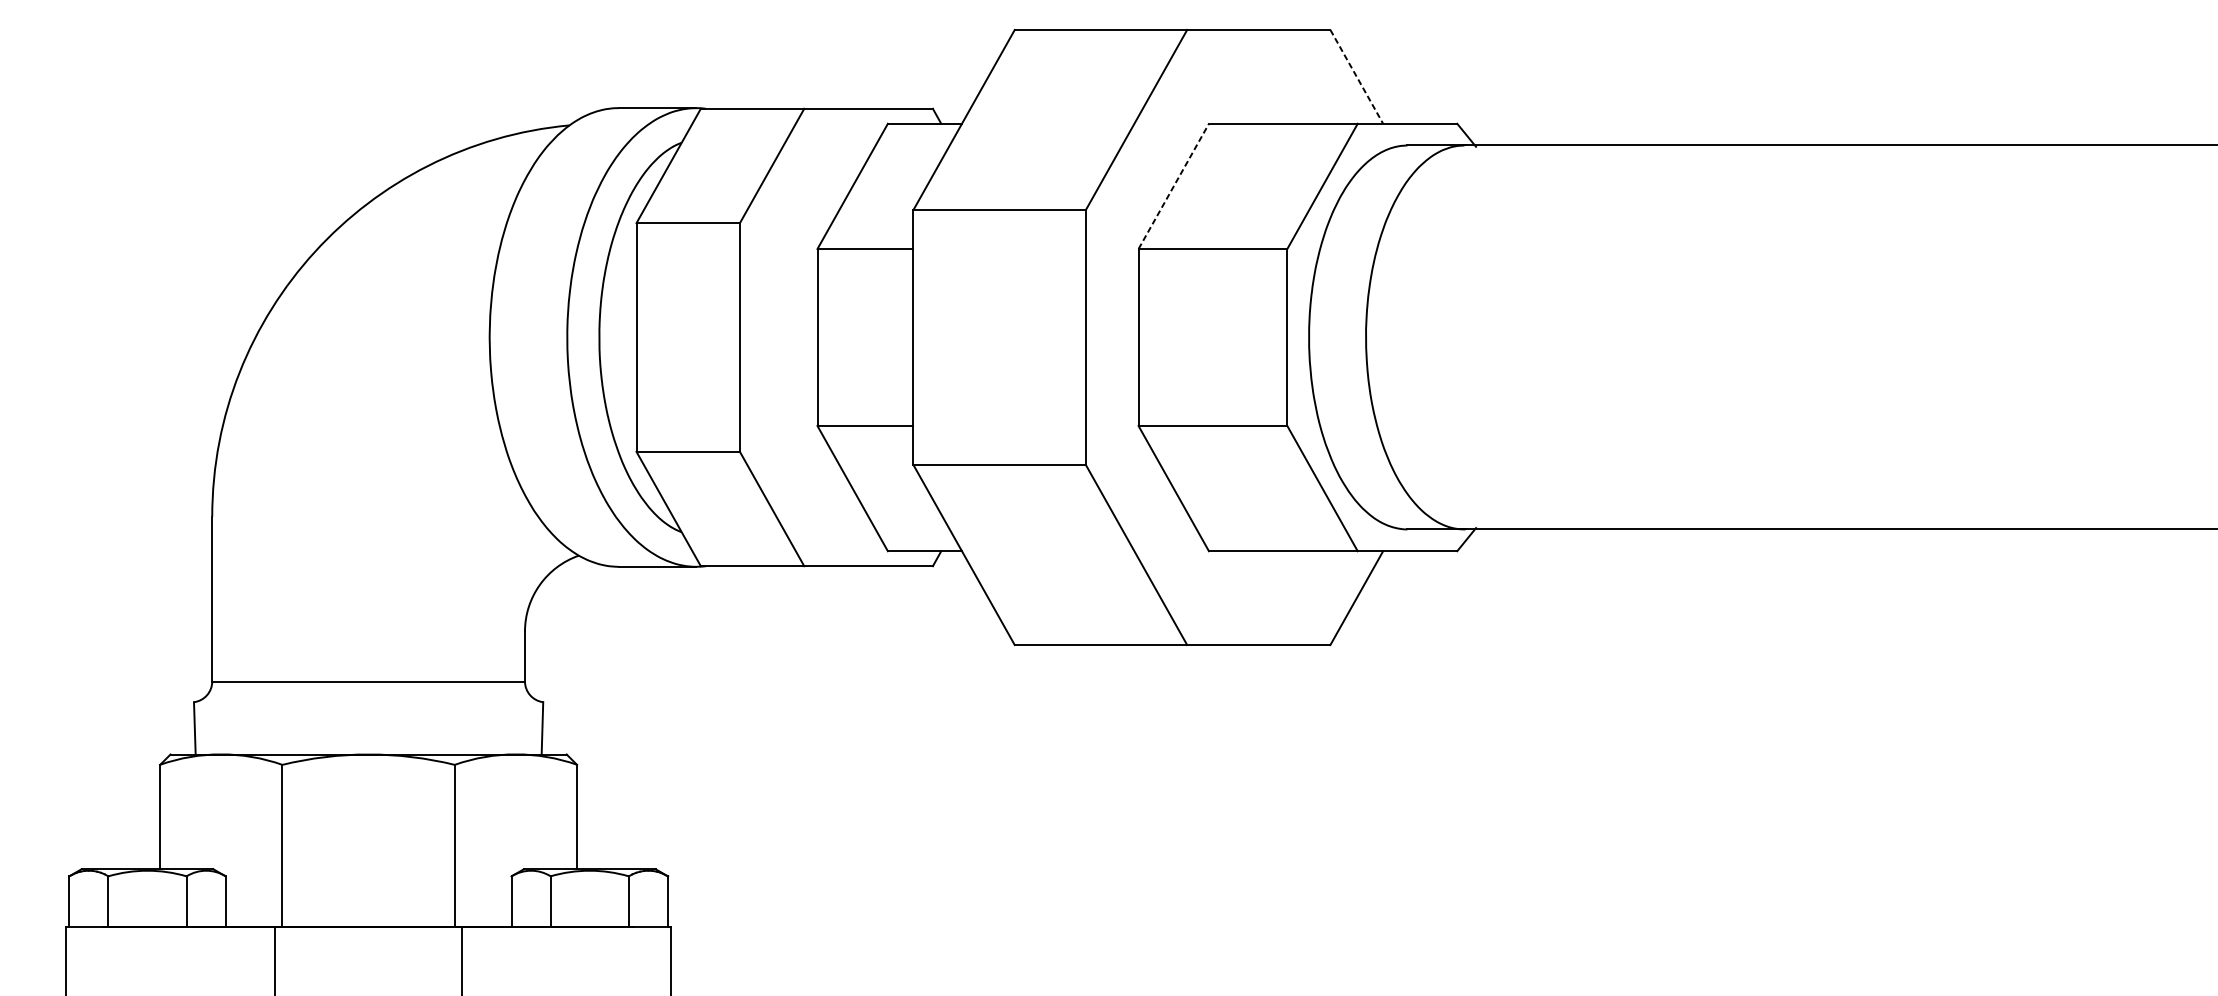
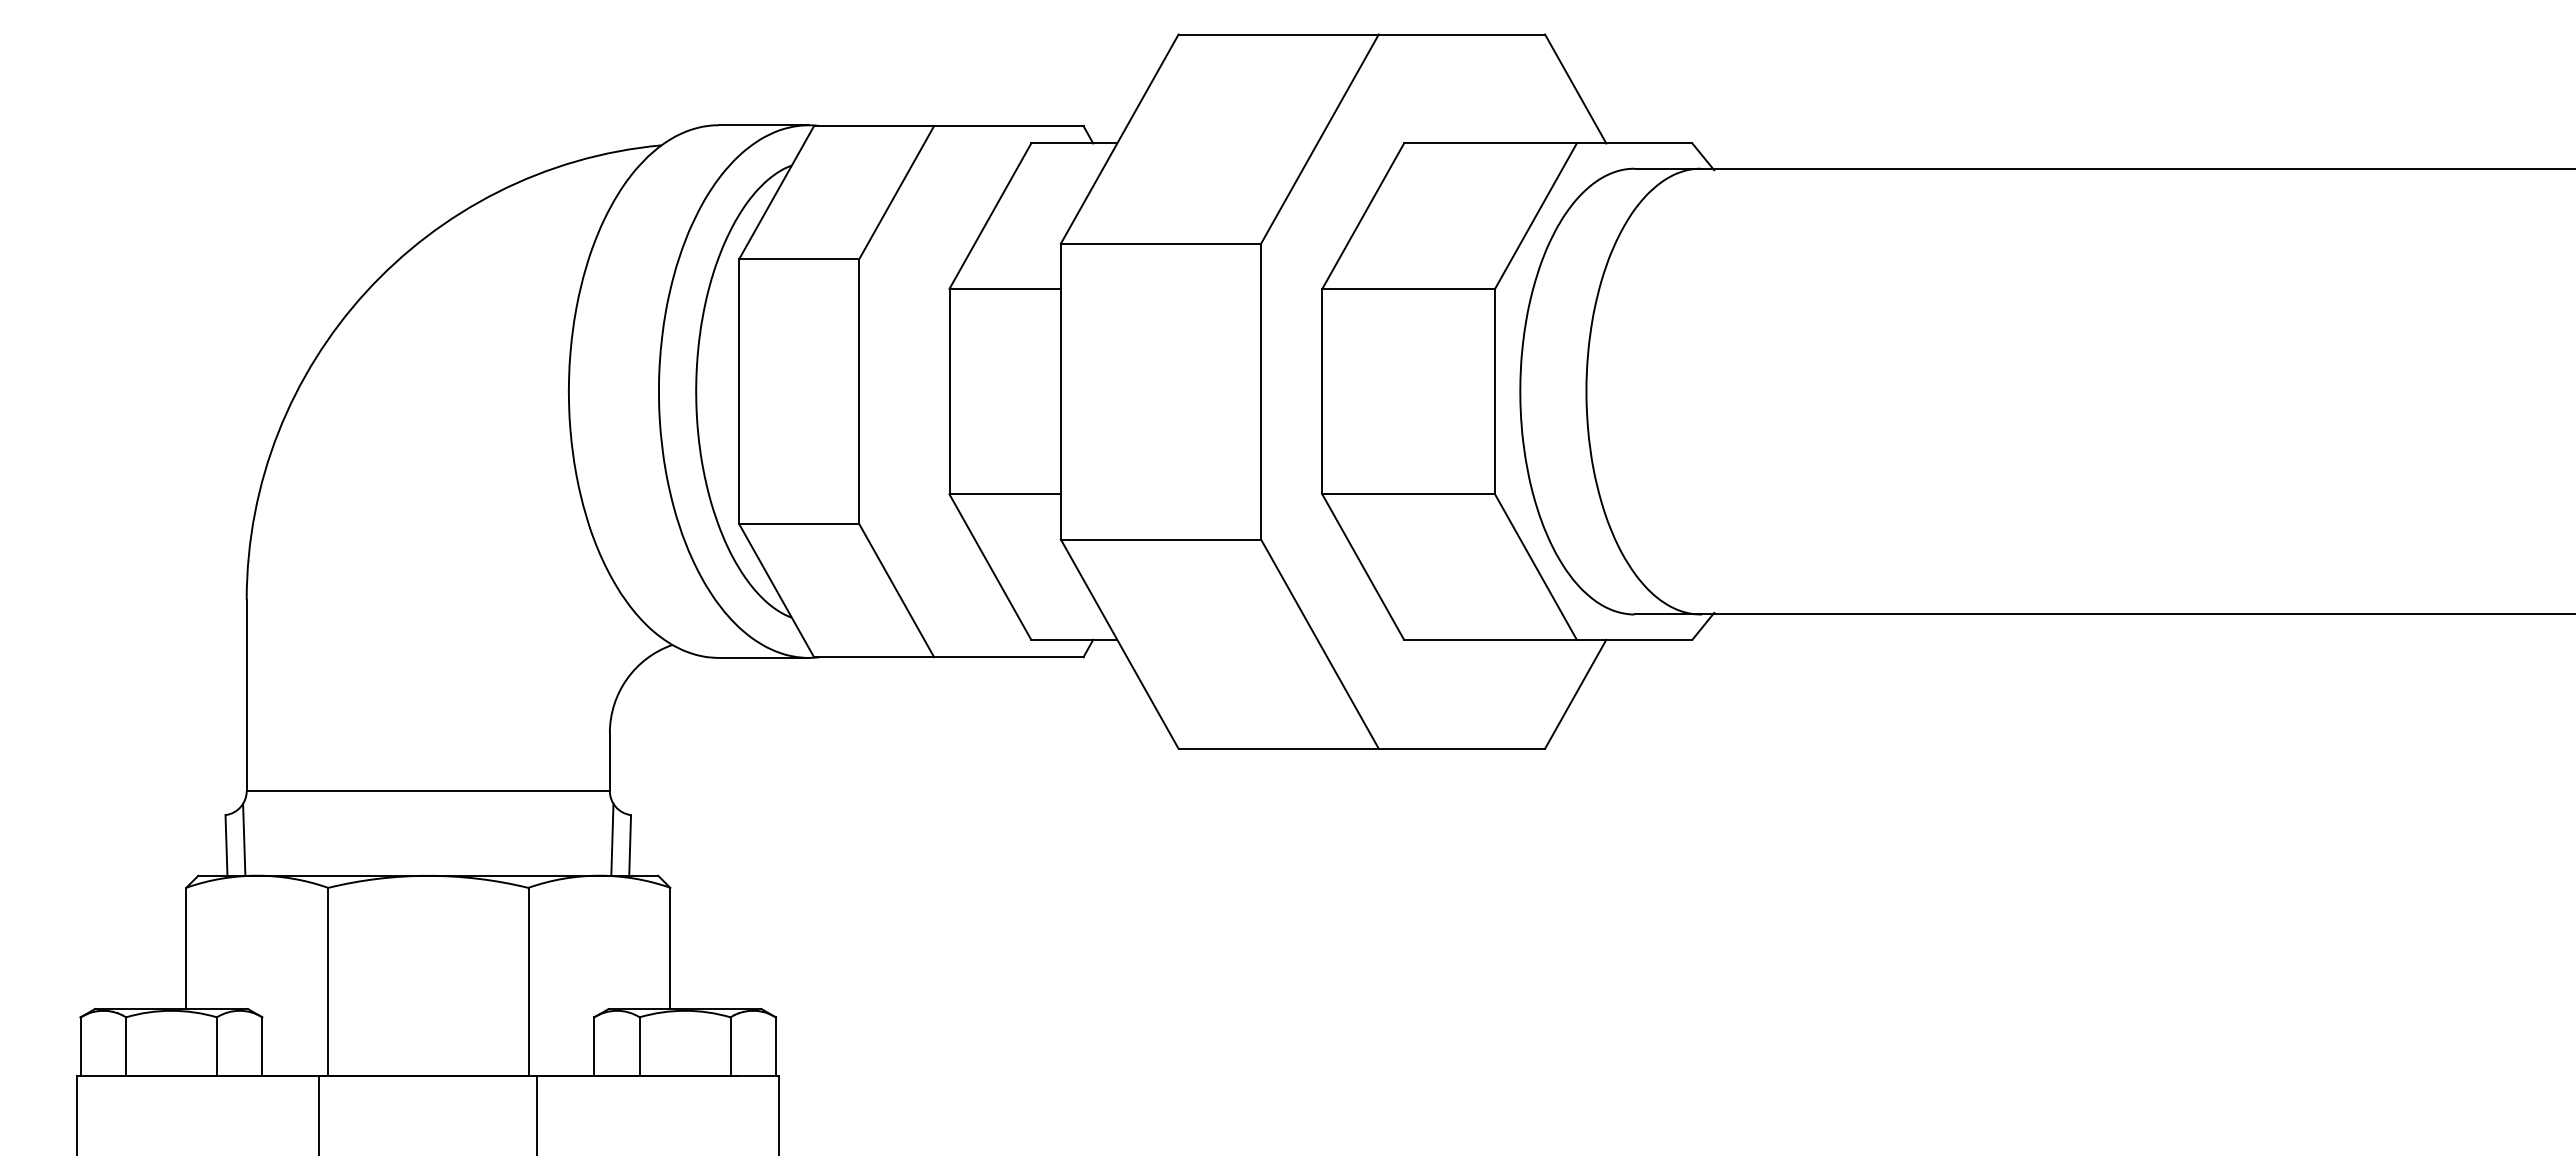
line: (1356, 77) -> (1575, 89), dashed -> solid
line: (1174, 185) -> (1363, 215), dashed -> solid
line: (210, 723) -> (244, 839), added
line: (527, 723) -> (612, 839), added

